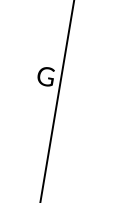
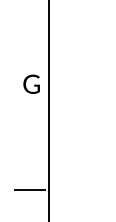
text: (45, 75) -> (31, 83), moved
line: (26, 164) -> (29, 189), added

